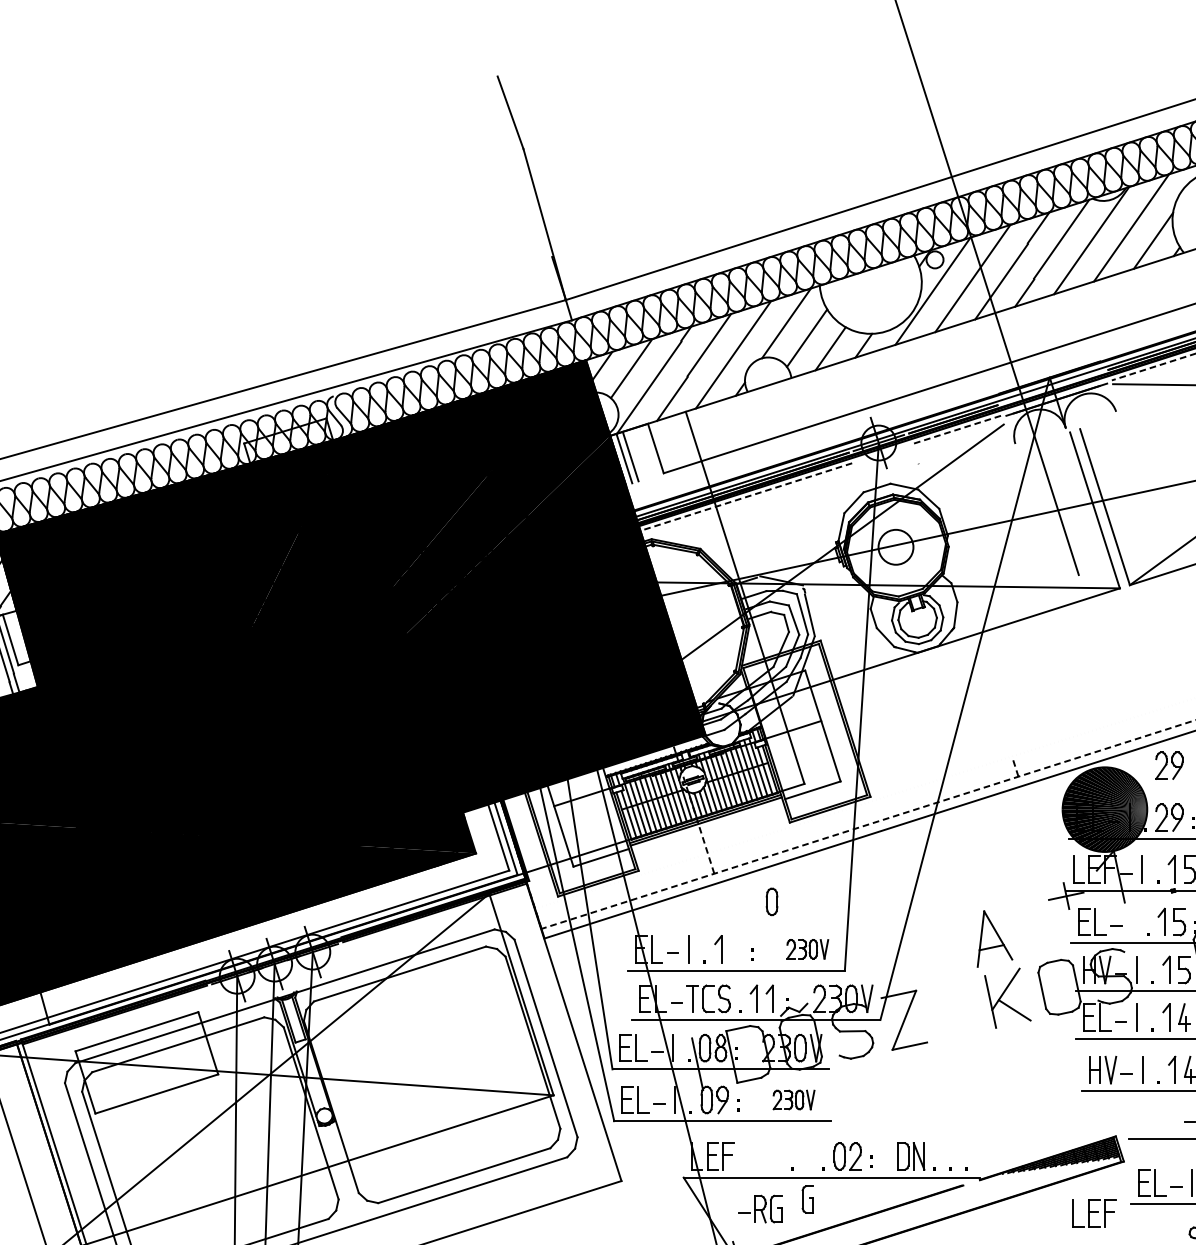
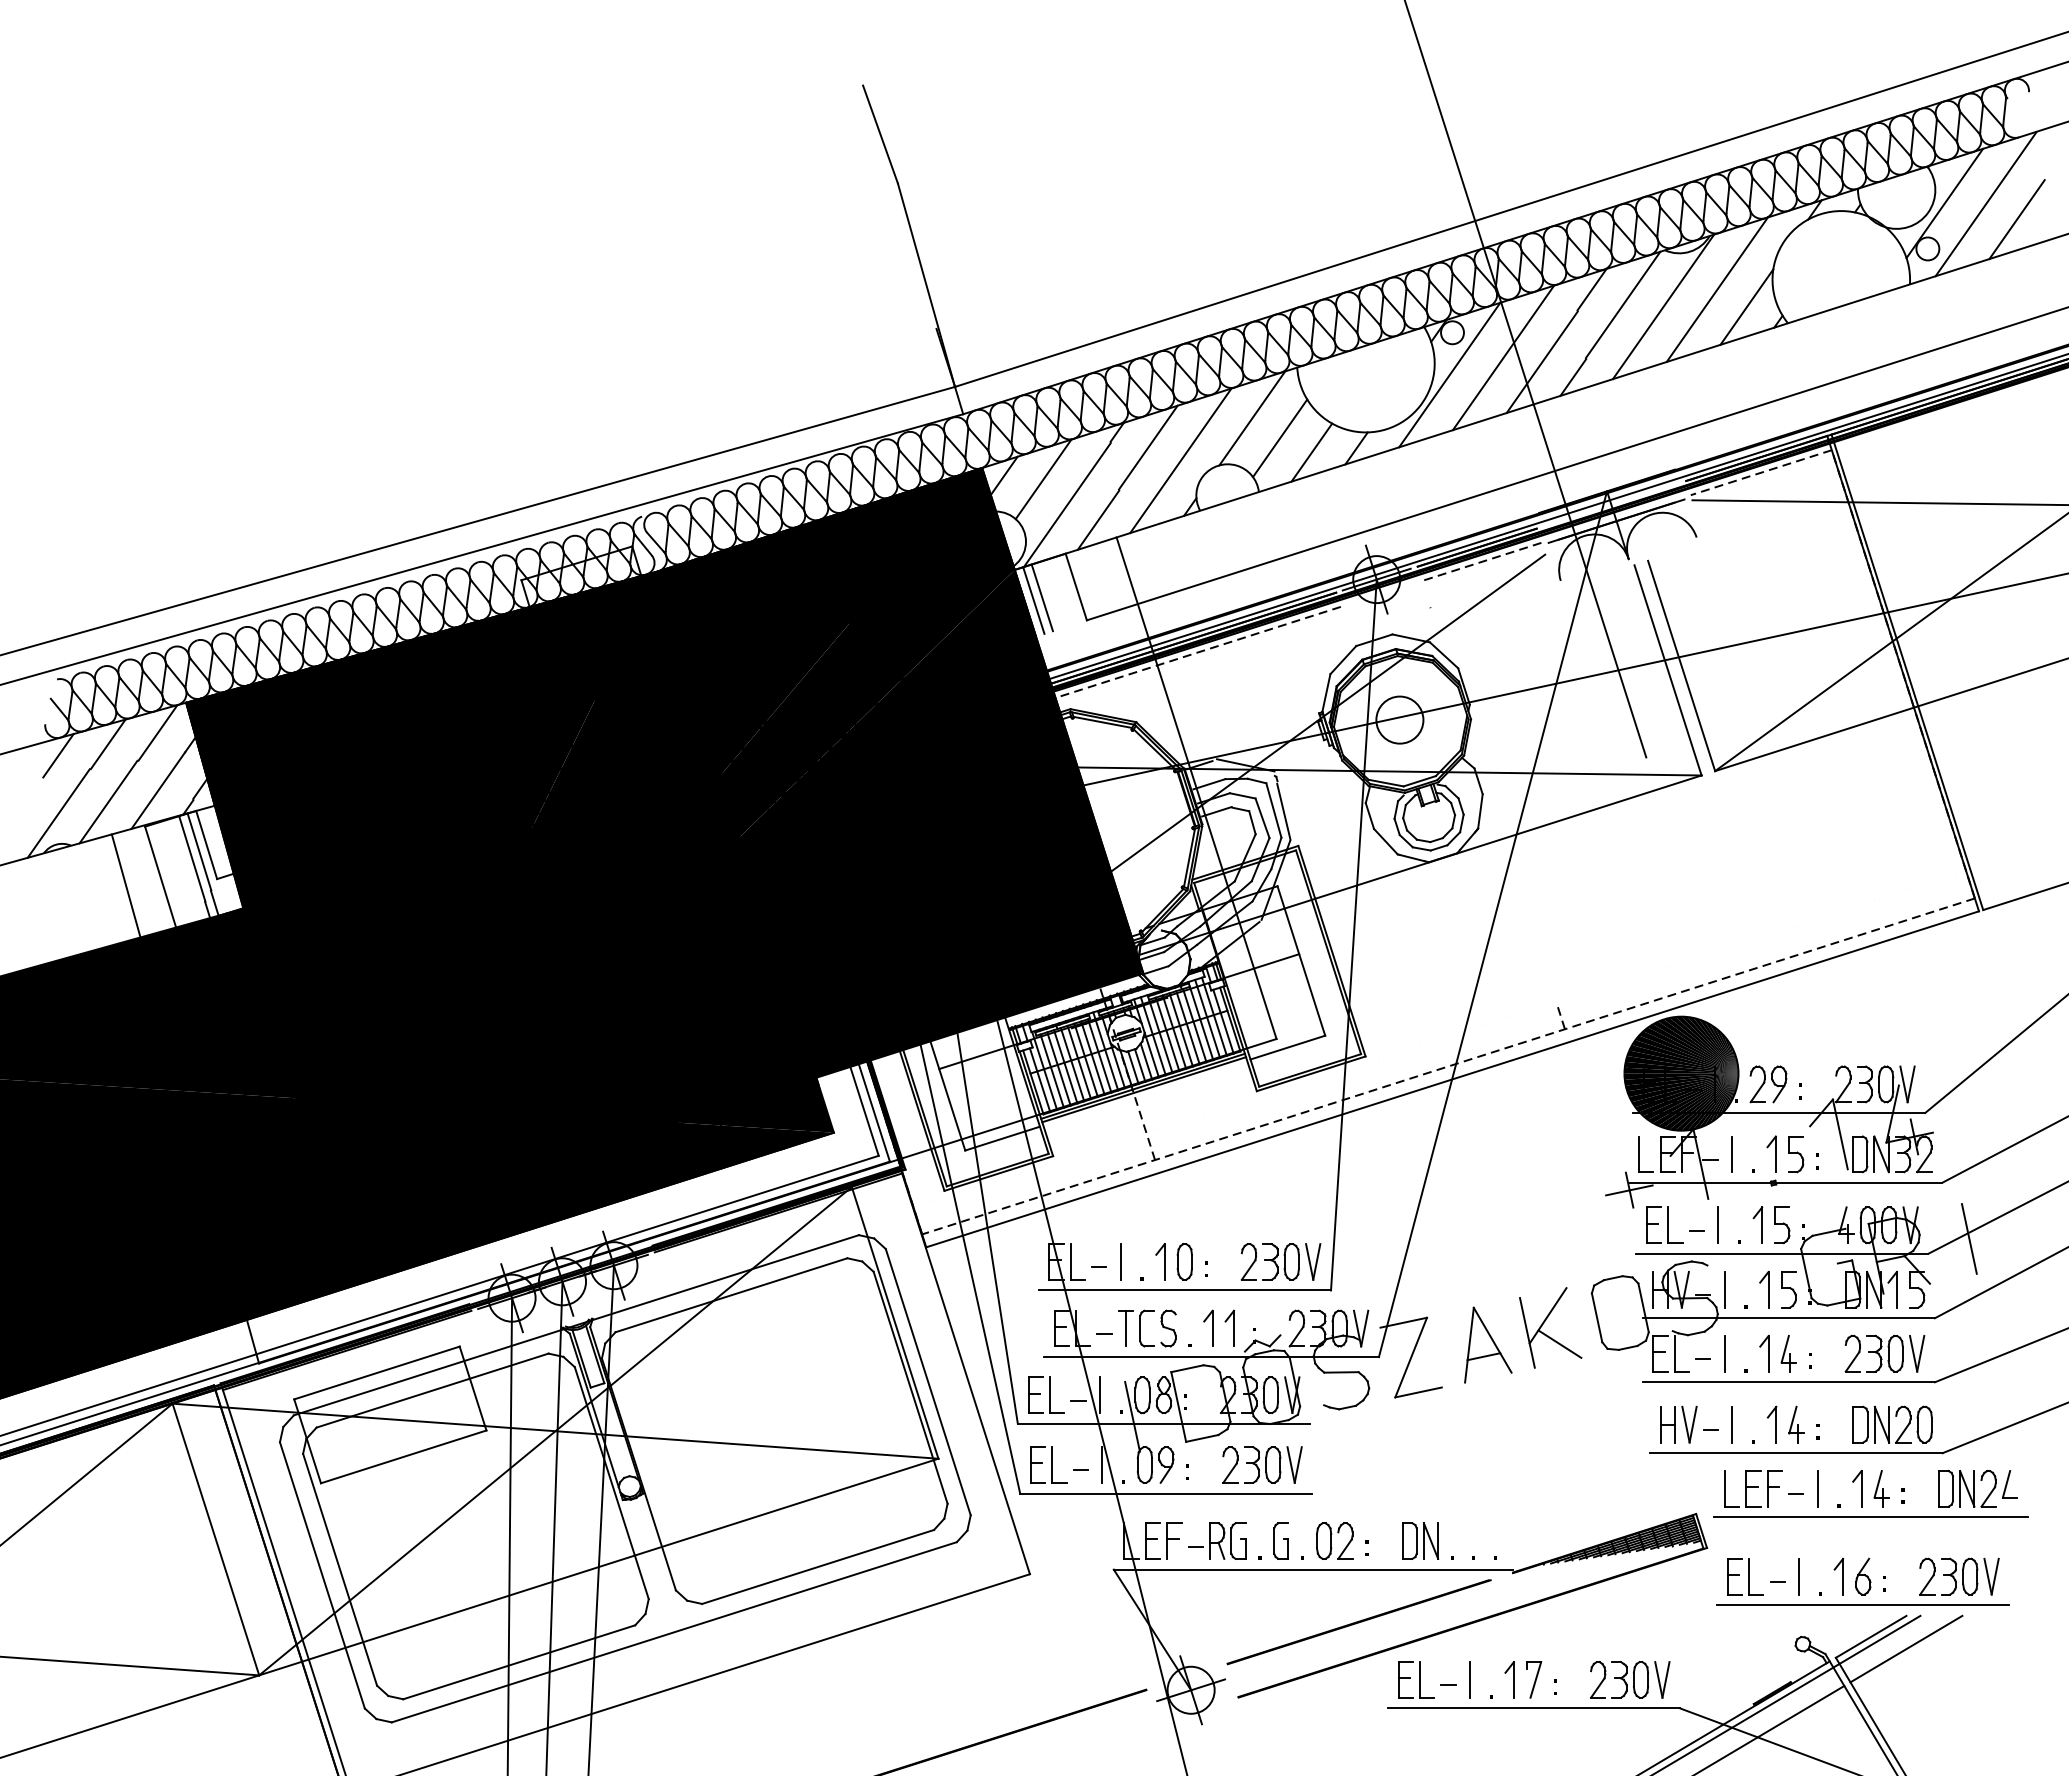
part: (1169, 765) -> (1768, 1014), removed
part: (771, 901) -> (1184, 1261), moved
line: (1132, 922) -> (1718, 1225), added
part: (995, 938) -> (1488, 1344), moved
part: (807, 949) -> (1280, 1261), size x1.43
part: (794, 1099) -> (1262, 1464), size x1.43
part: (807, 1199) -> (1280, 1540), moved
part: (760, 1208) -> (1217, 1540), moved
part: (1094, 1213) -> (1753, 1488), moved

